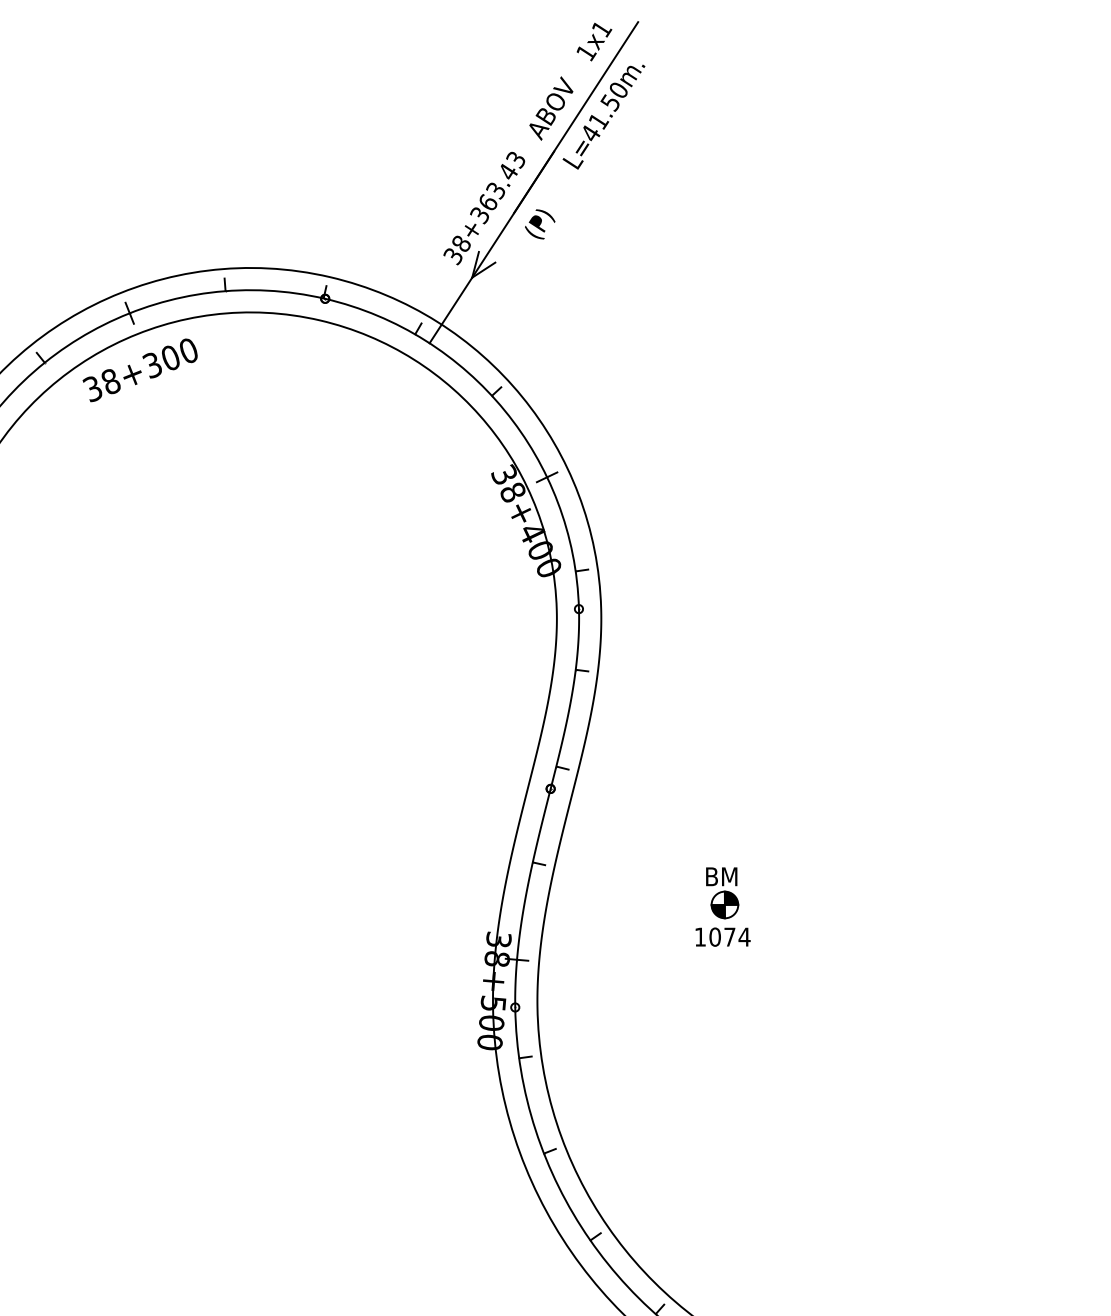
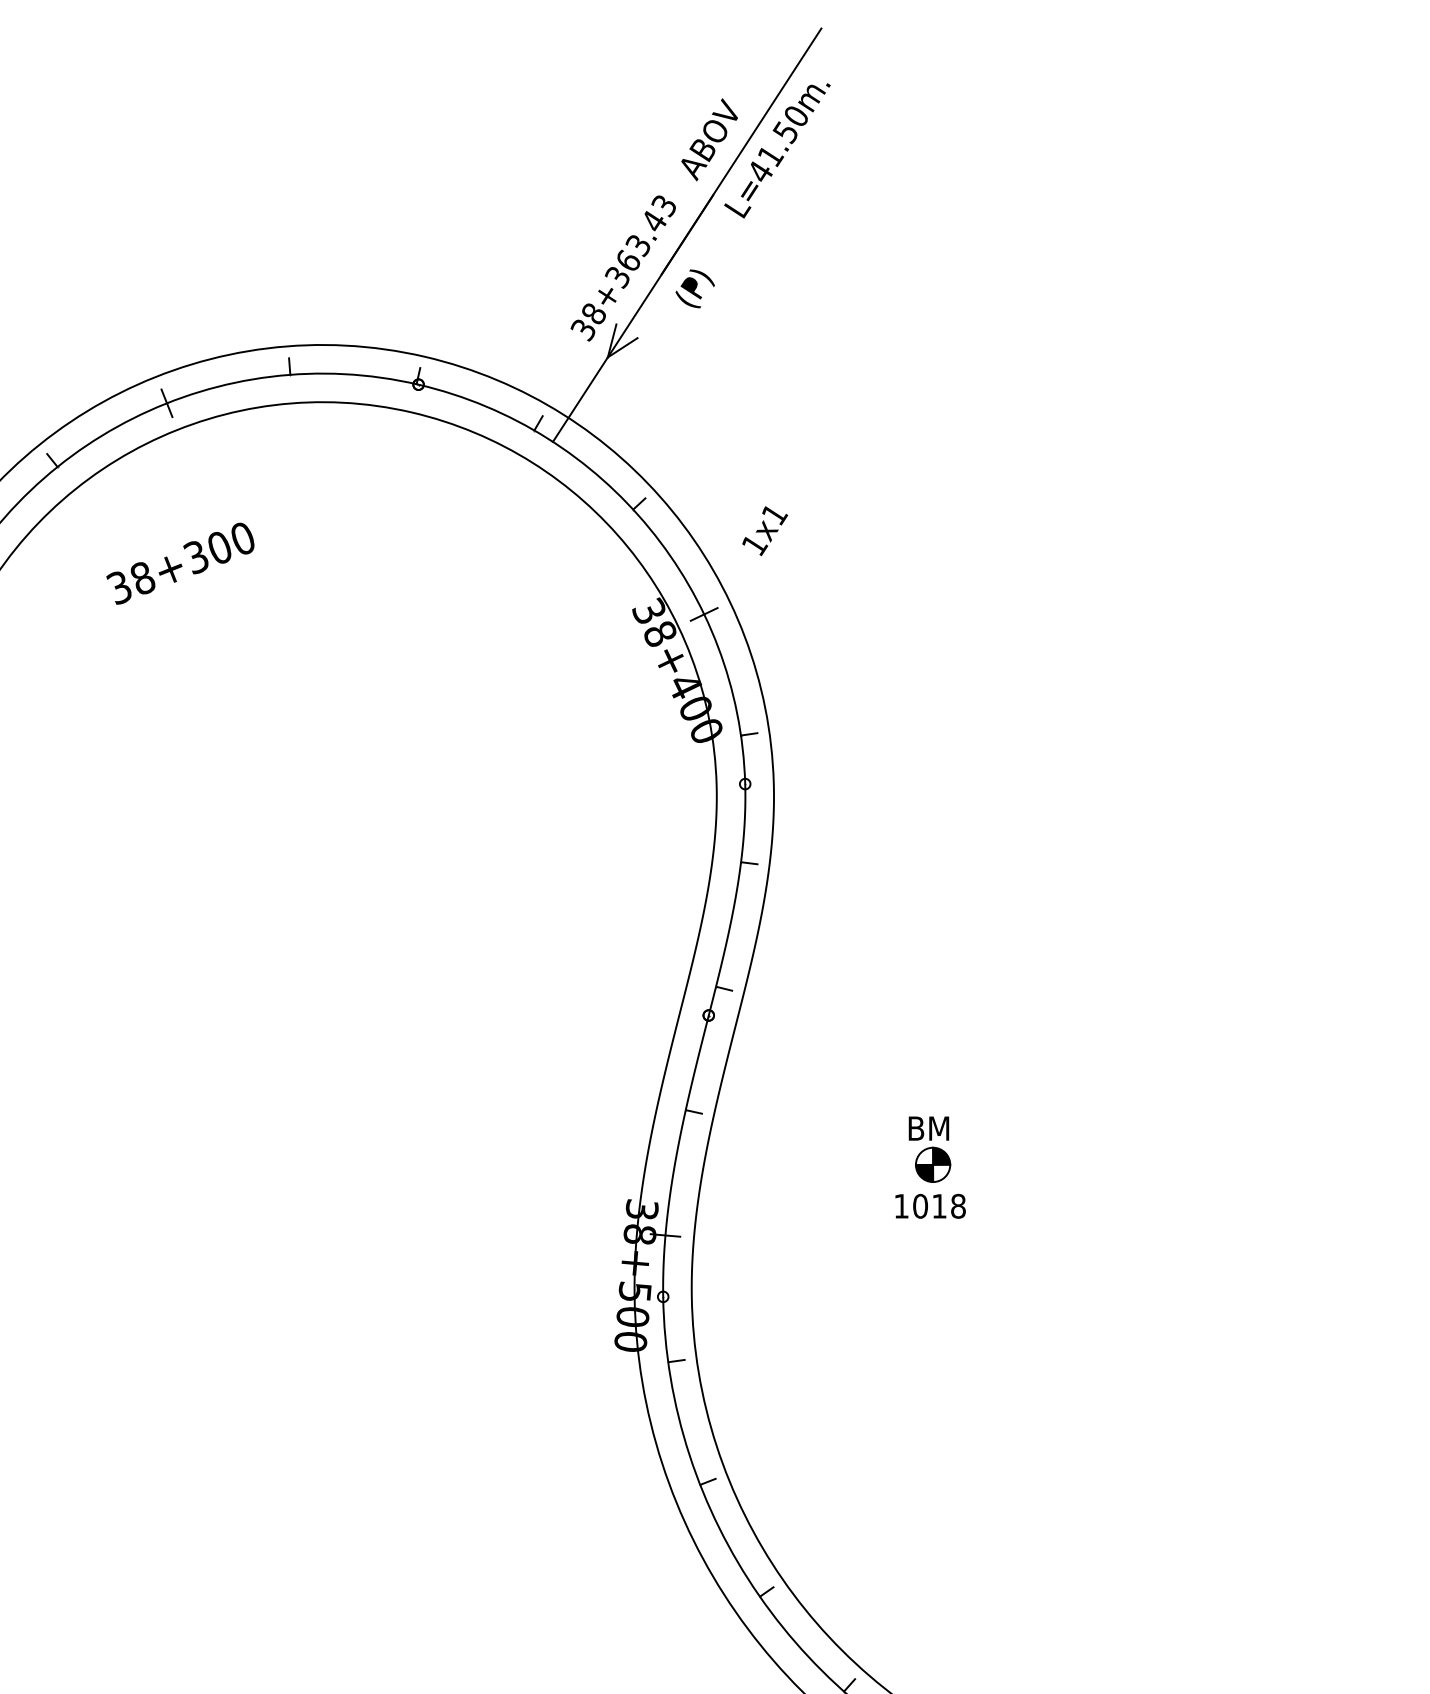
text: (594, 42) -> (765, 531), moved
text: (140, 370) -> (180, 563), moved
text: (737, 936) -> (949, 1205), 1074 -> 1018

